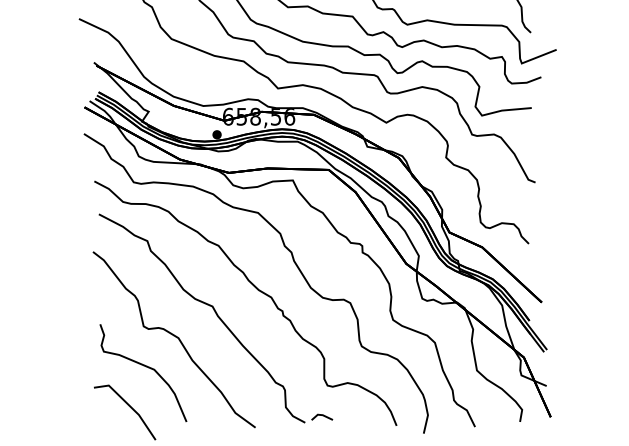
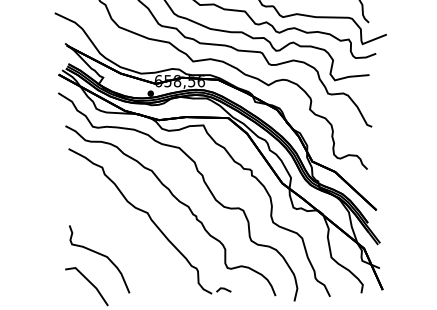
curve: (174, 337) -> (121, 234), removed

